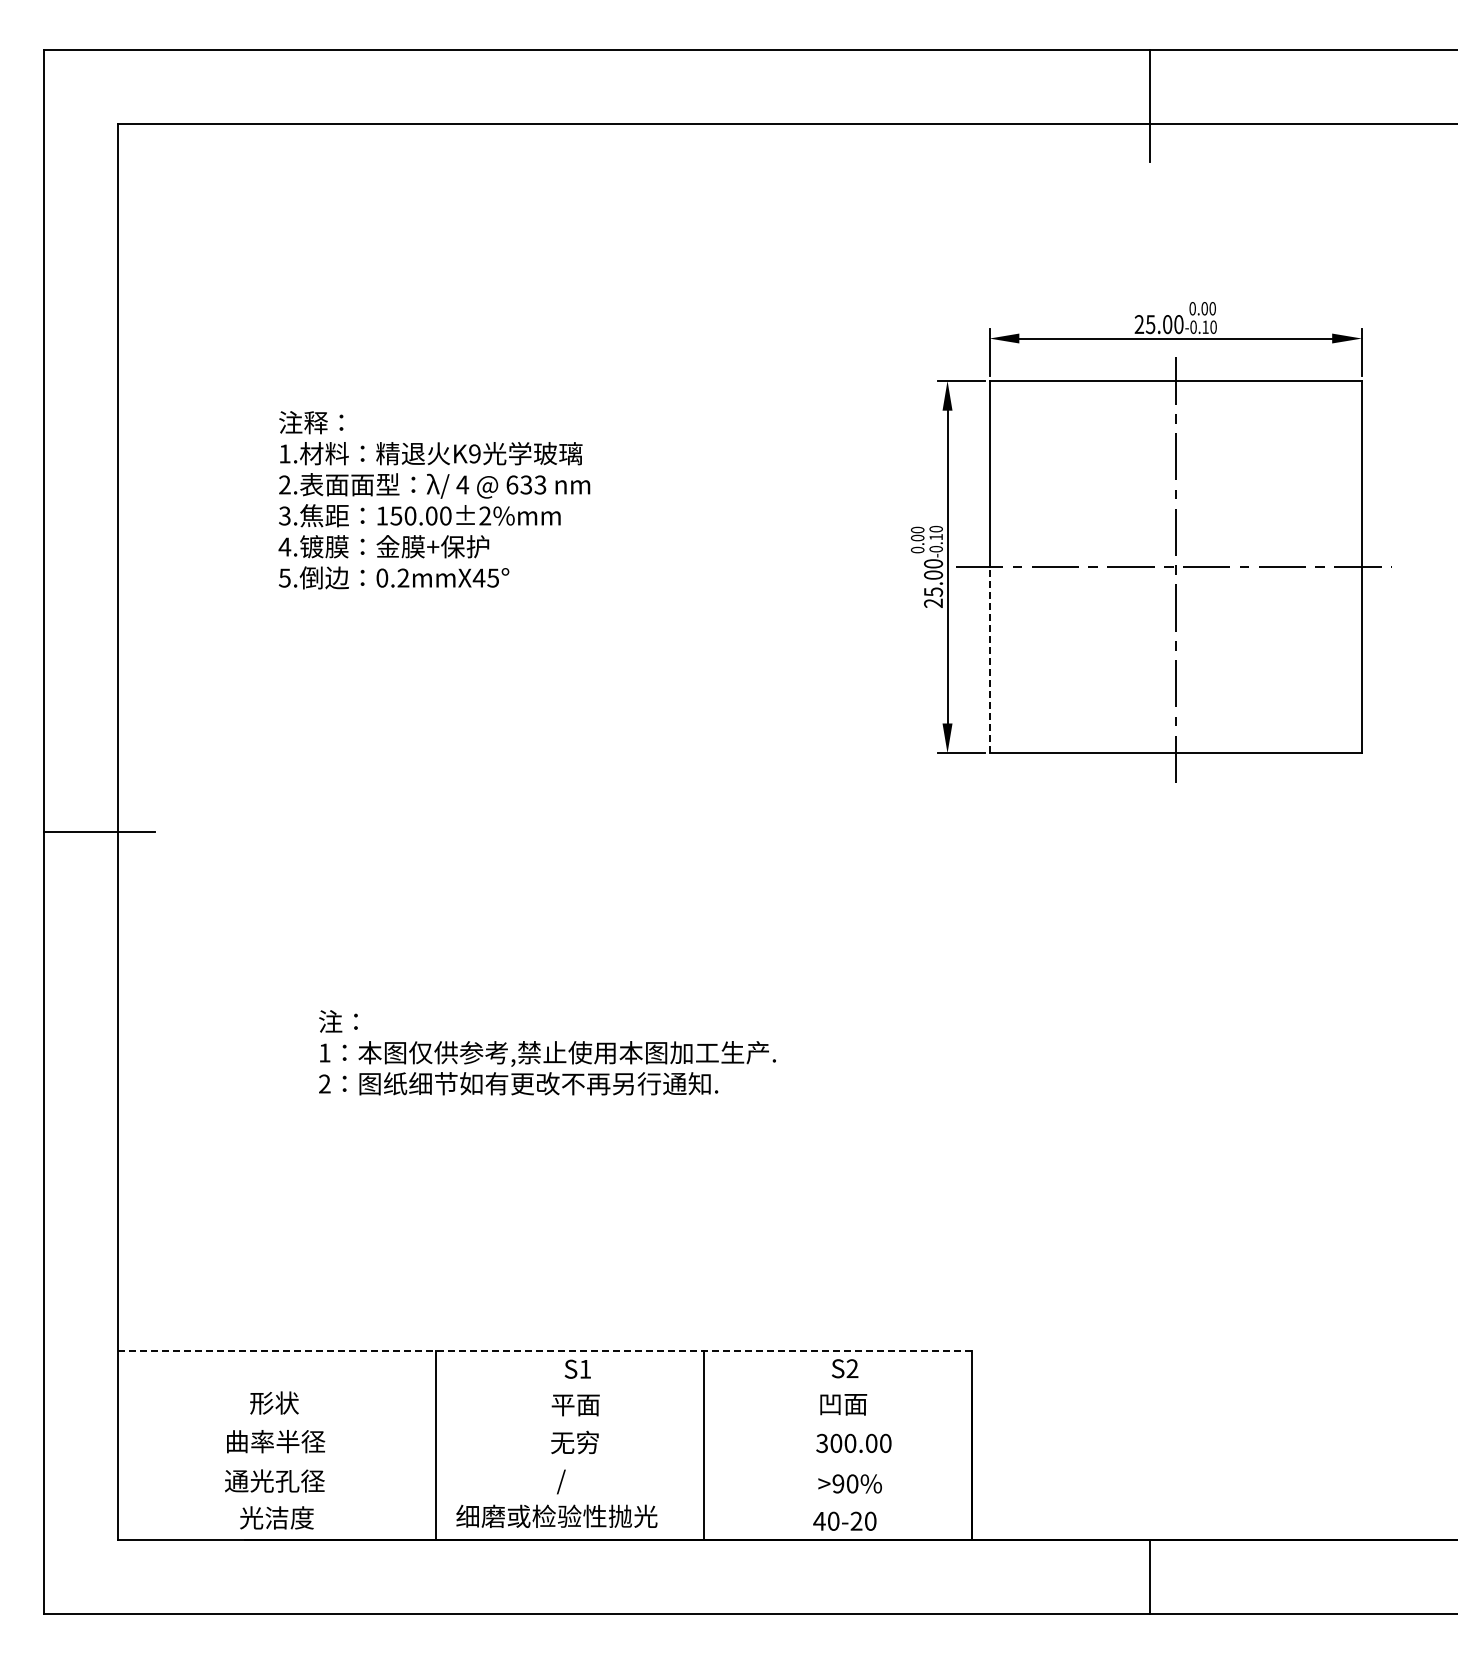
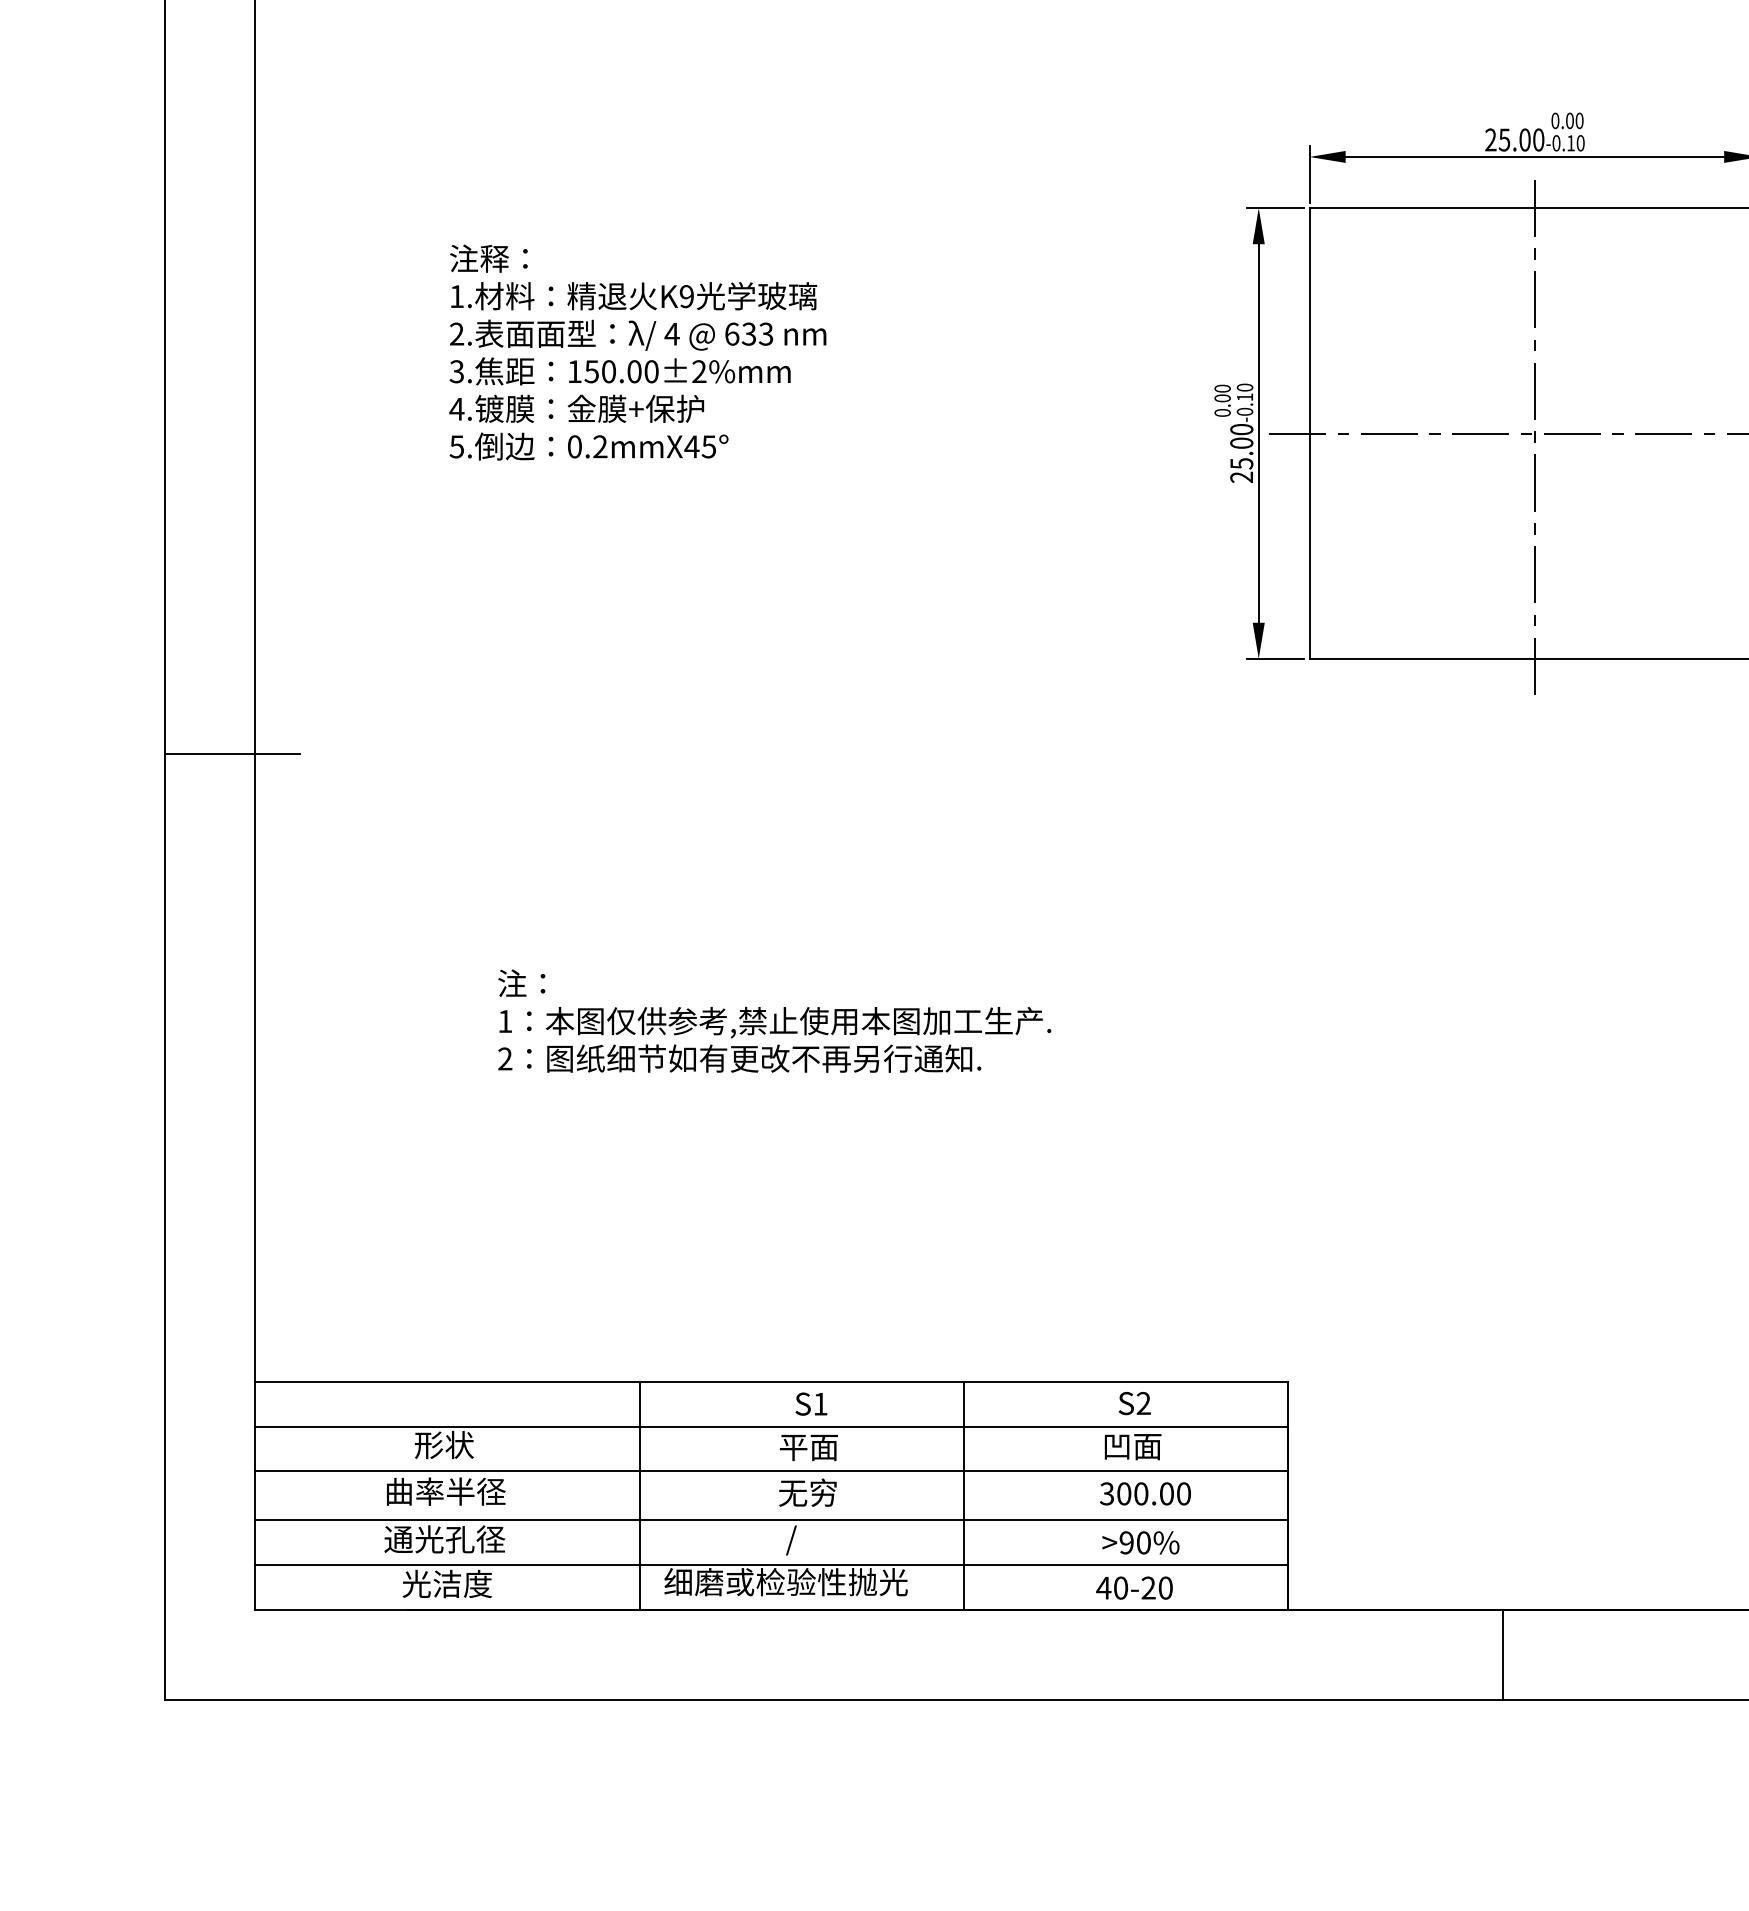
line: (989, 659) -> (1309, 545), dashed -> solid
line: (545, 1350) -> (772, 1381), dashed -> solid
line: (545, 1388) -> (772, 1427), added
line: (545, 1424) -> (772, 1470), added
line: (545, 1465) -> (772, 1520), added
line: (545, 1502) -> (772, 1565), added

